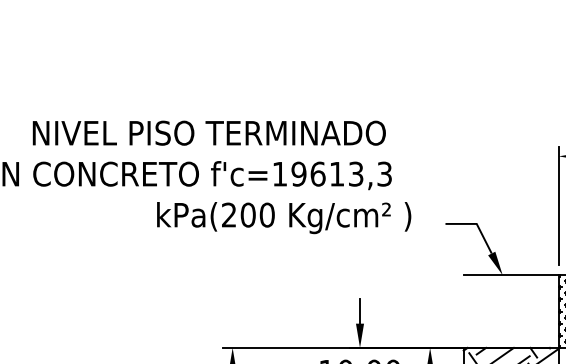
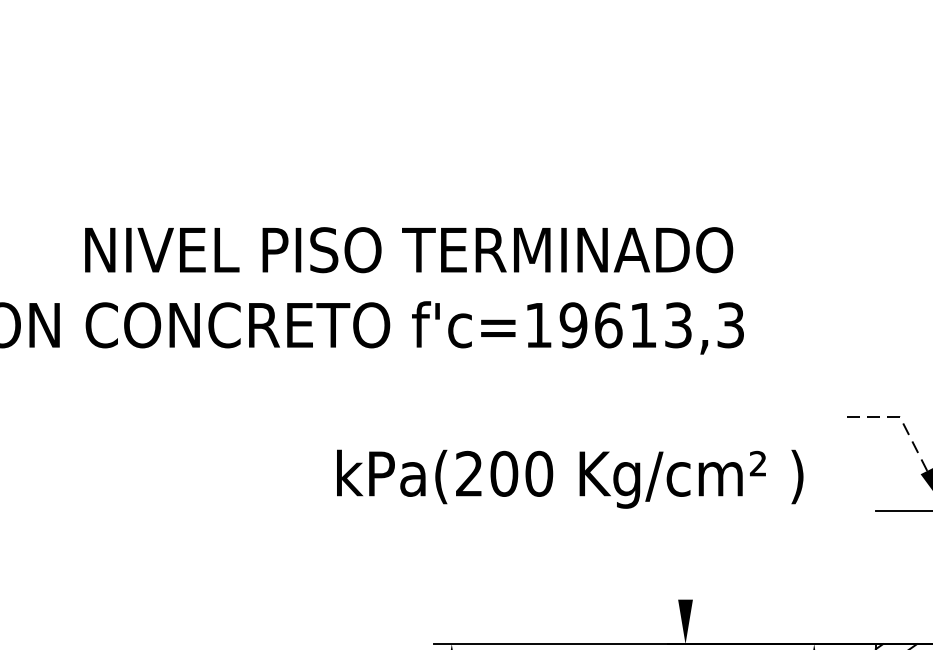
text: (284, 218) -> (570, 480), moved
line: (476, 223) -> (899, 415), solid -> dashed
line: (360, 311) -> (686, 577), removed

